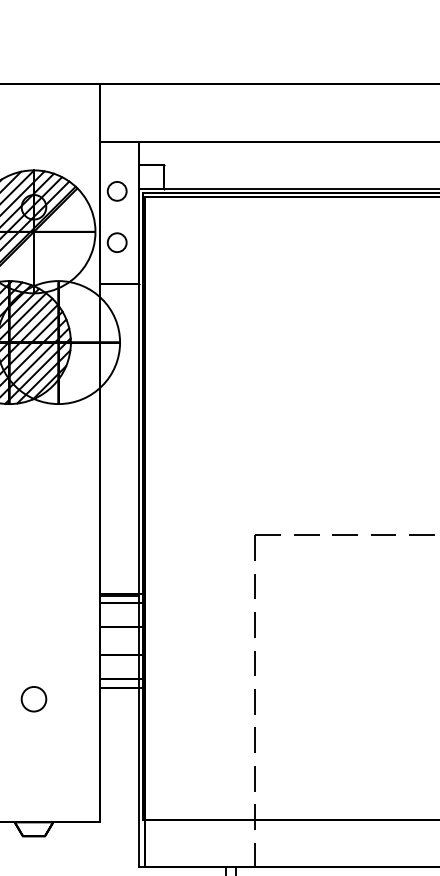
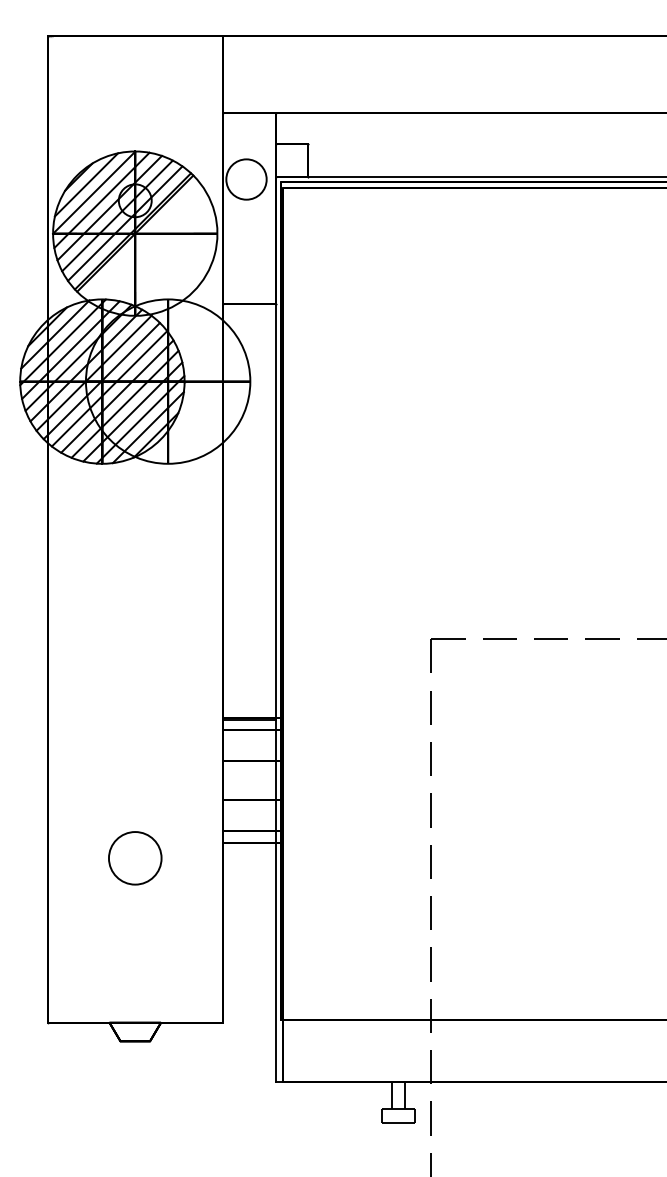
circle: (117, 191) -> (246, 179), size x1.6
circle: (117, 242) -> (246, 247), removed
circle: (33, 698) -> (134, 857), size x1.6

